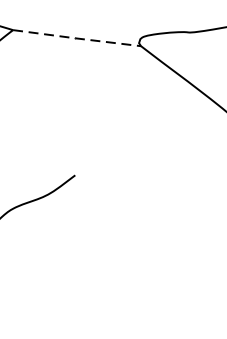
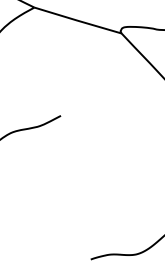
line: (74, 38) -> (76, 20), dashed -> solid

